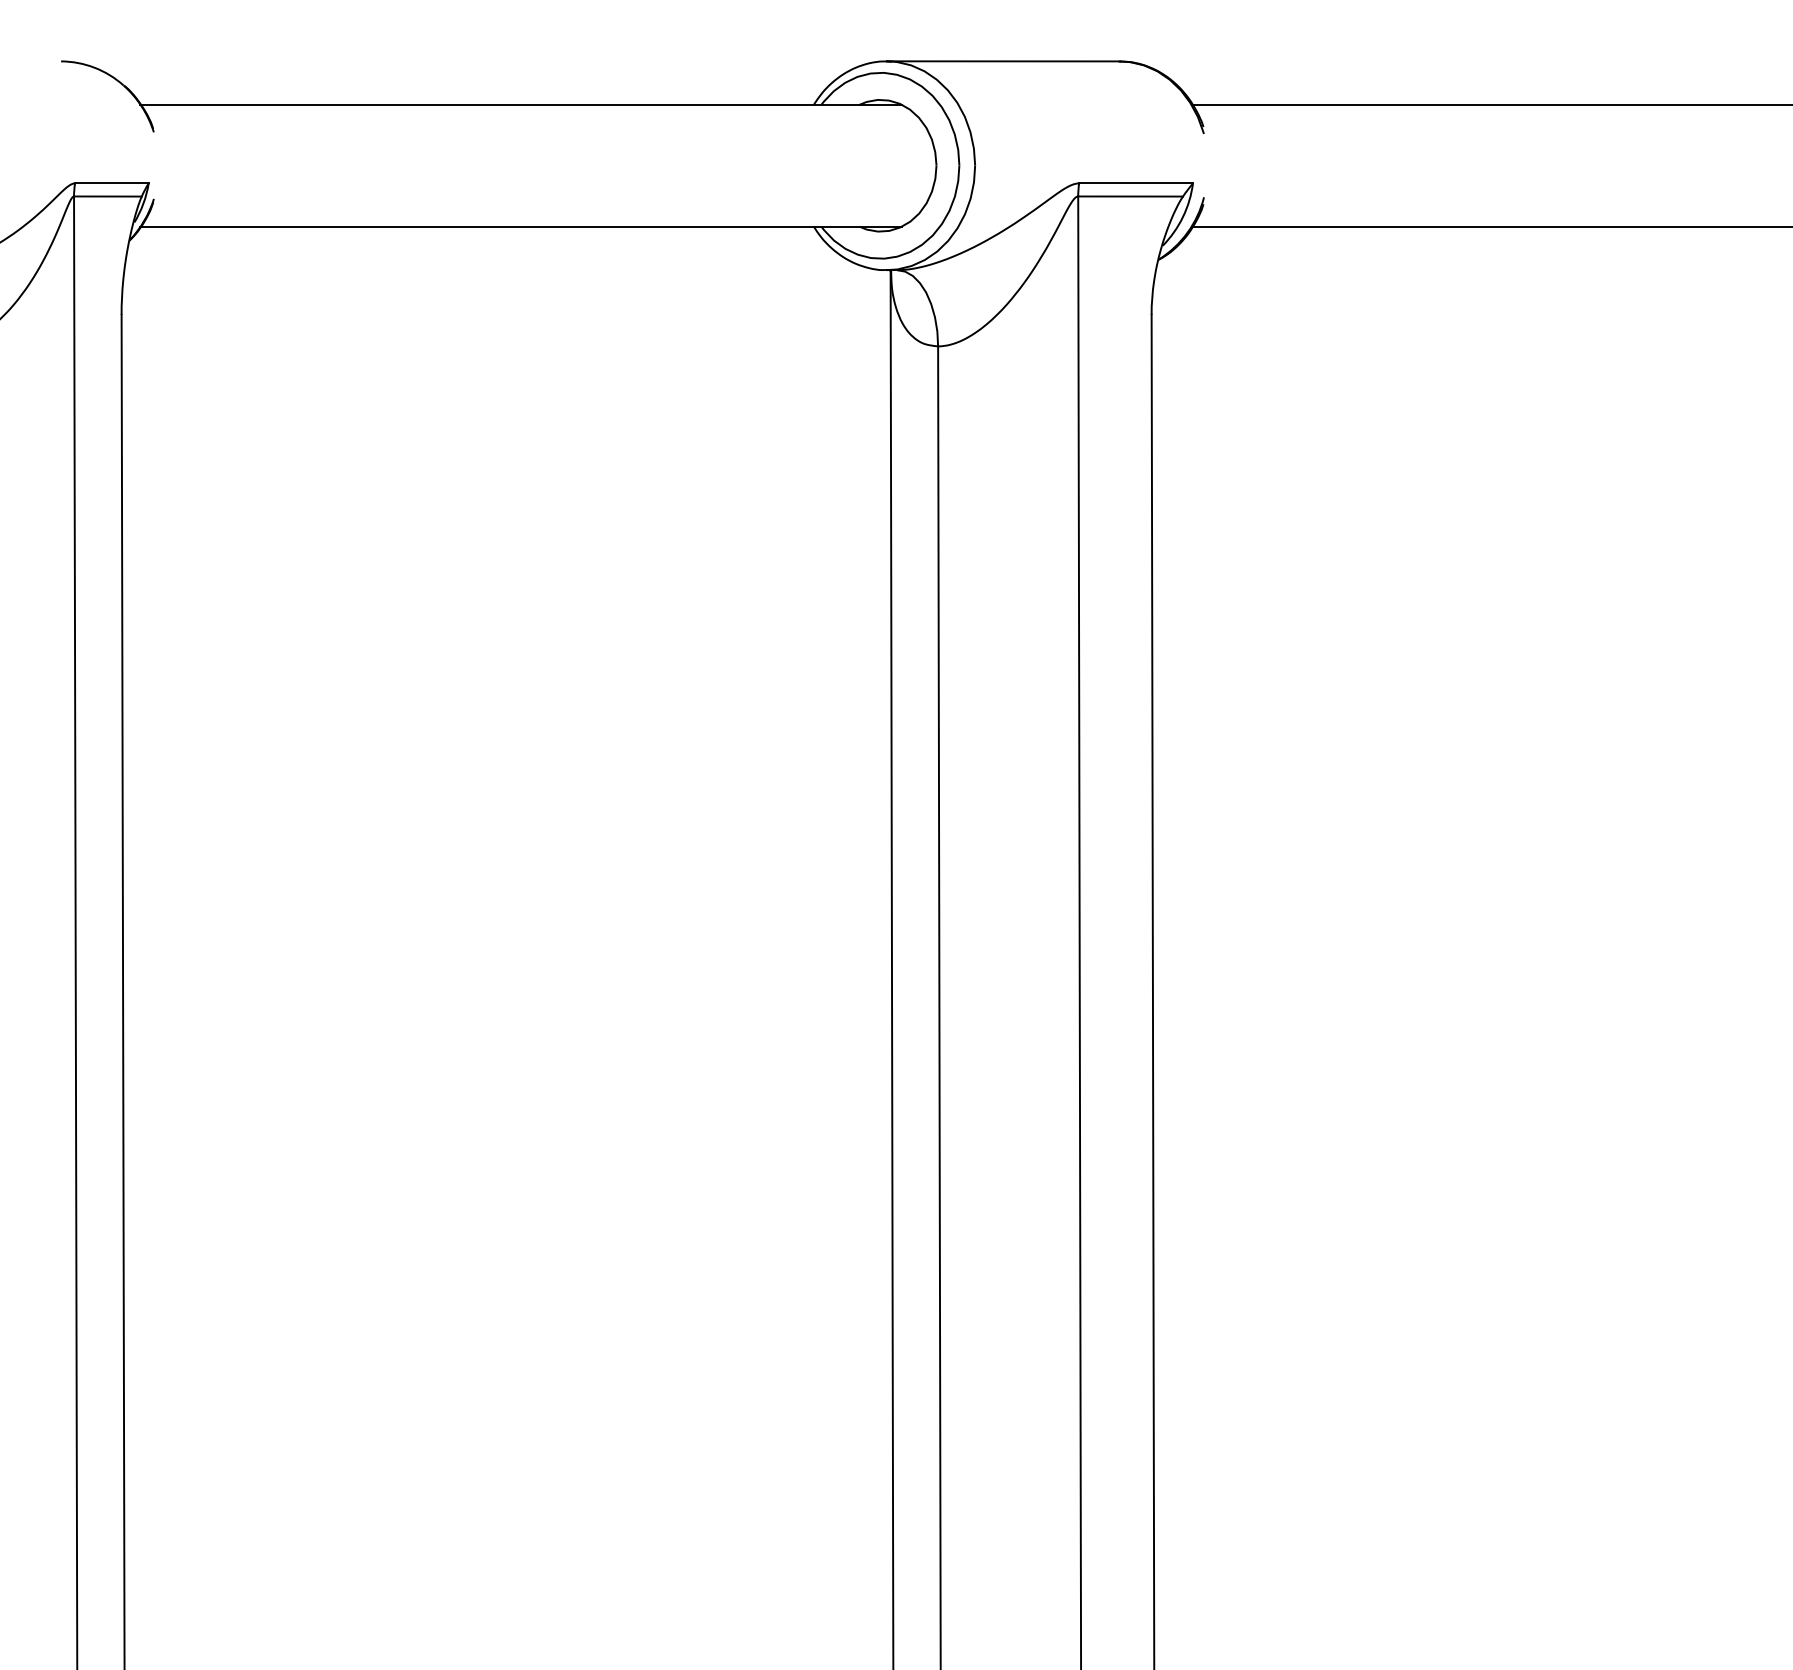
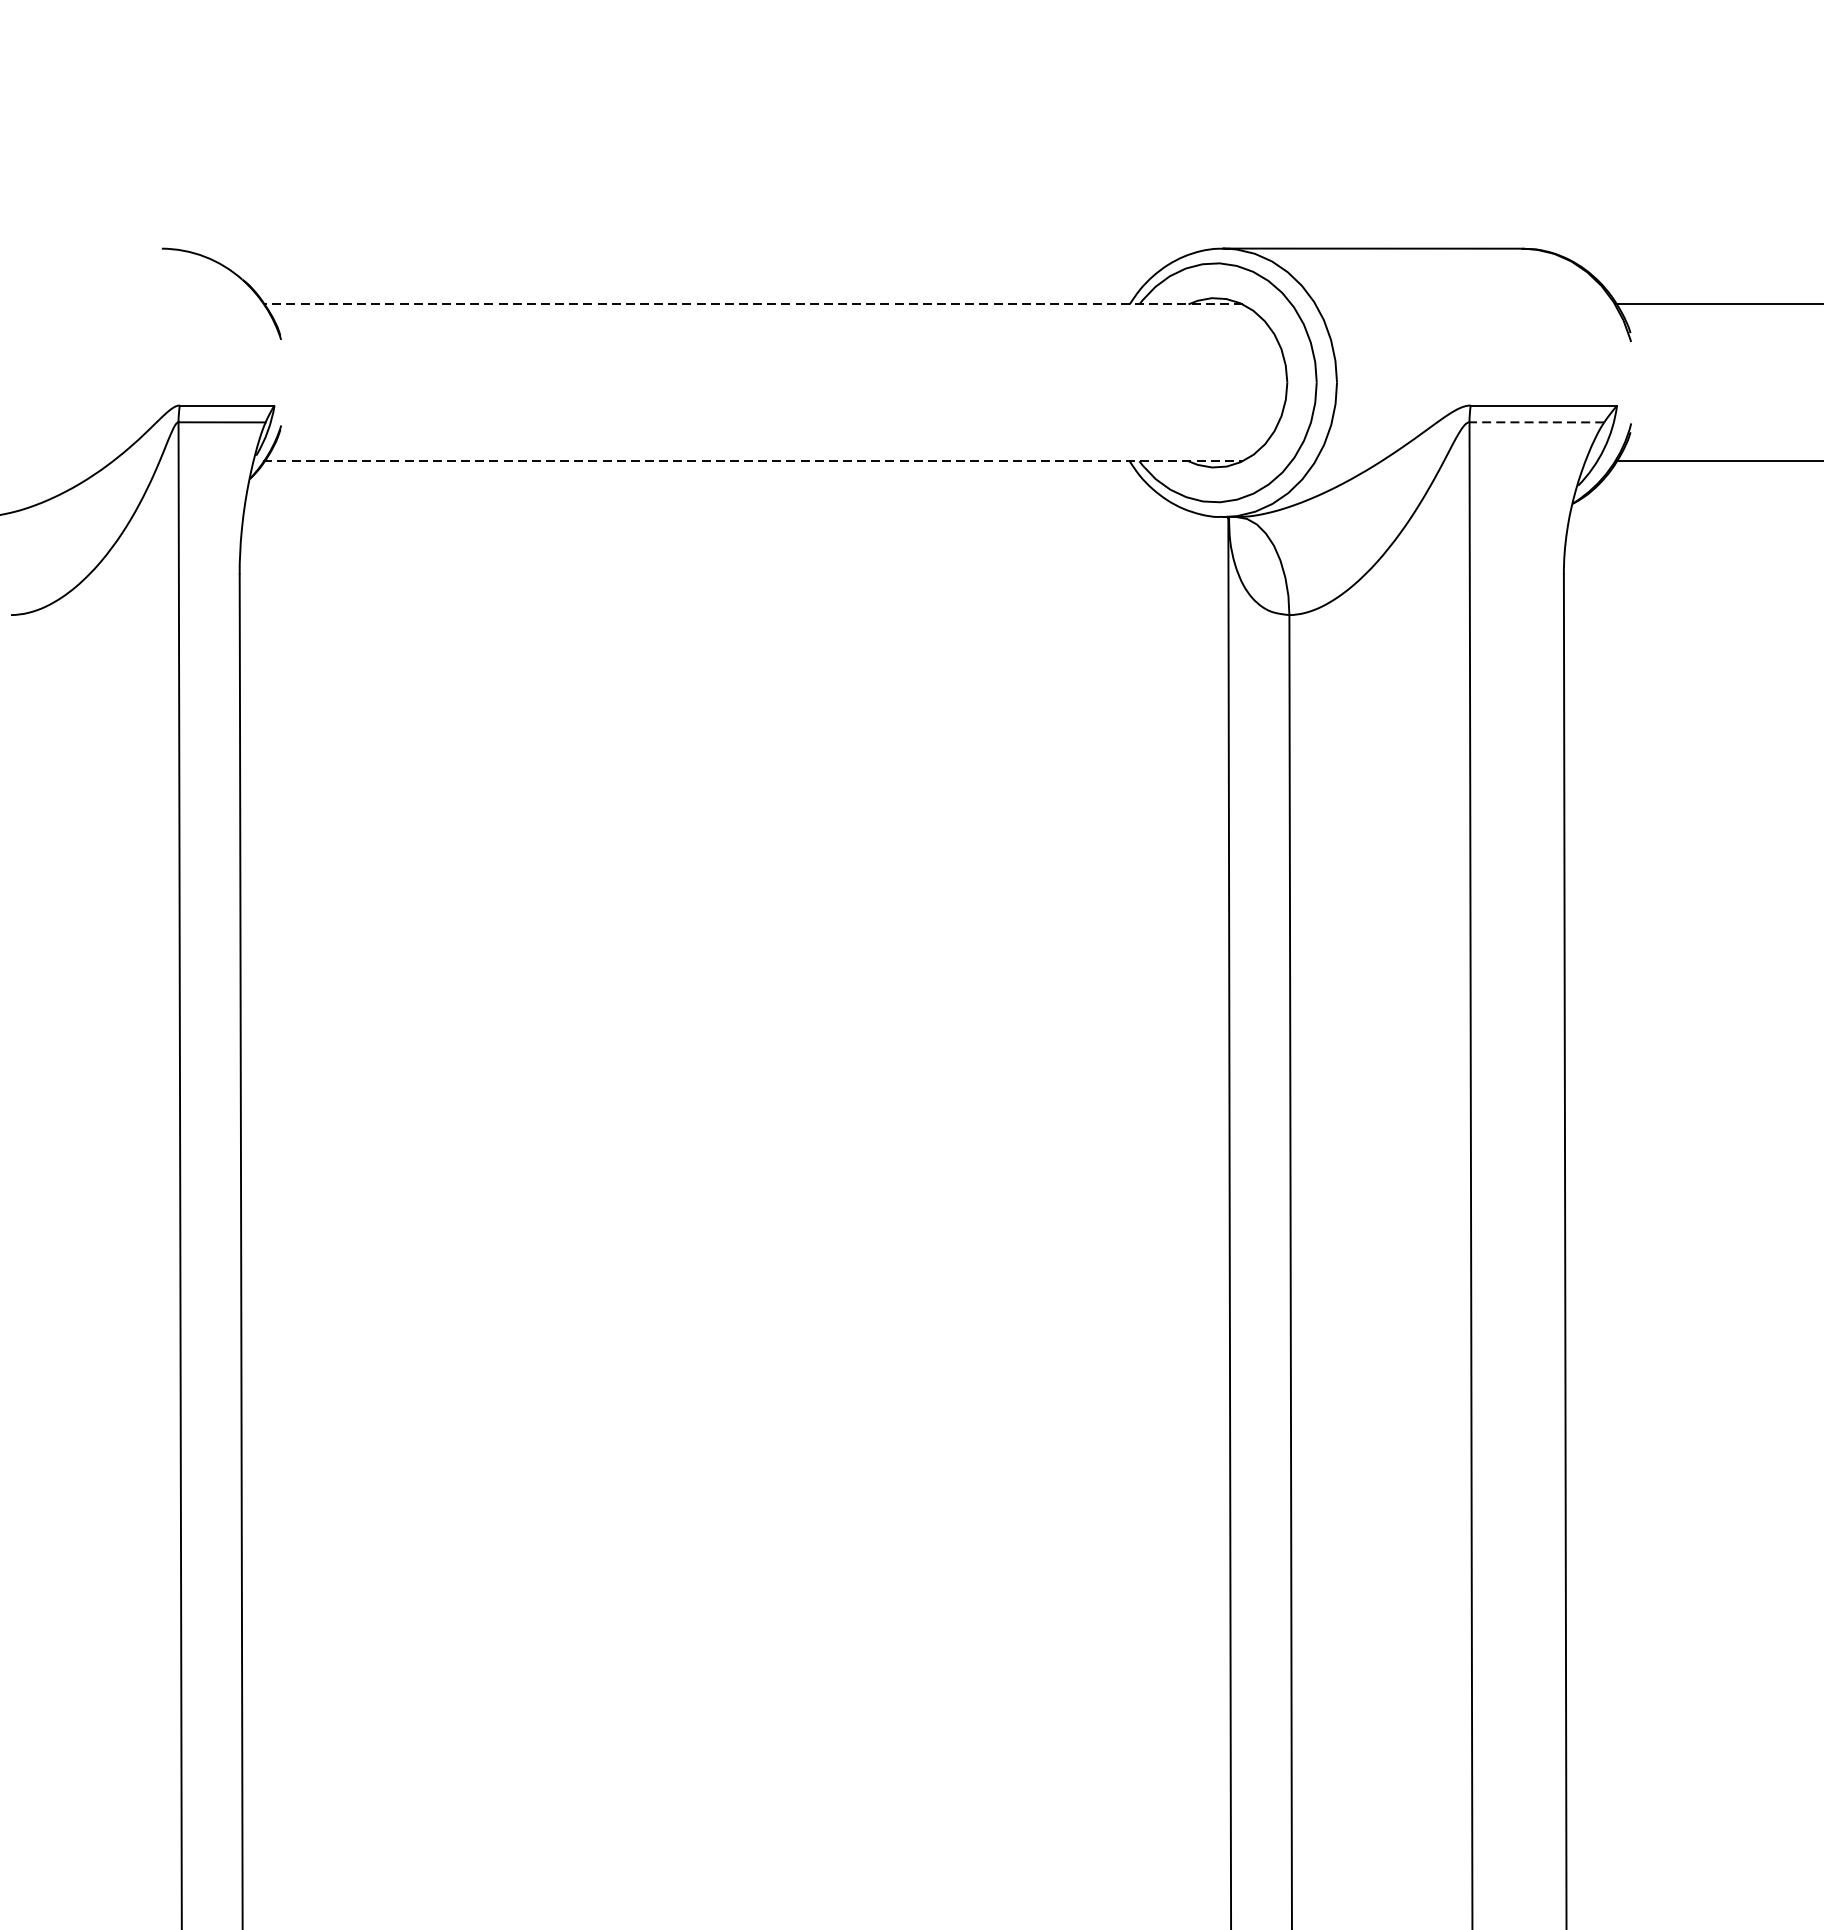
line: (521, 104) -> (753, 304), solid -> dashed
line: (1130, 196) -> (1536, 422), solid -> dashed
line: (521, 226) -> (753, 460), solid -> dashed

